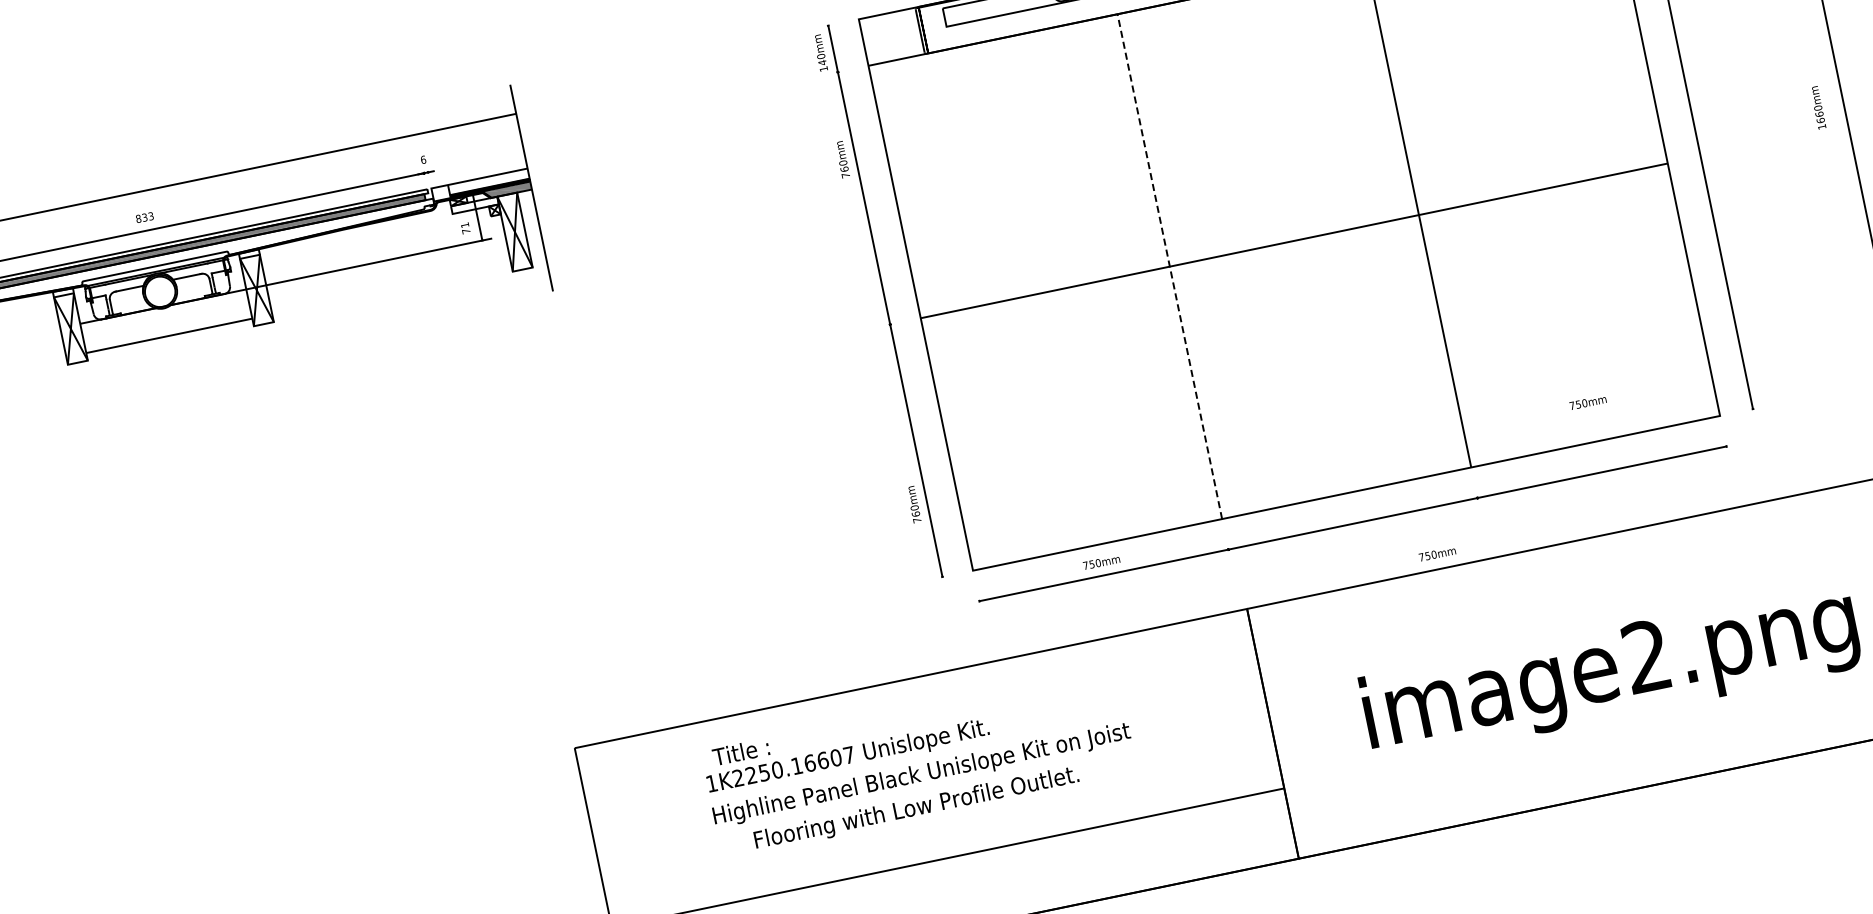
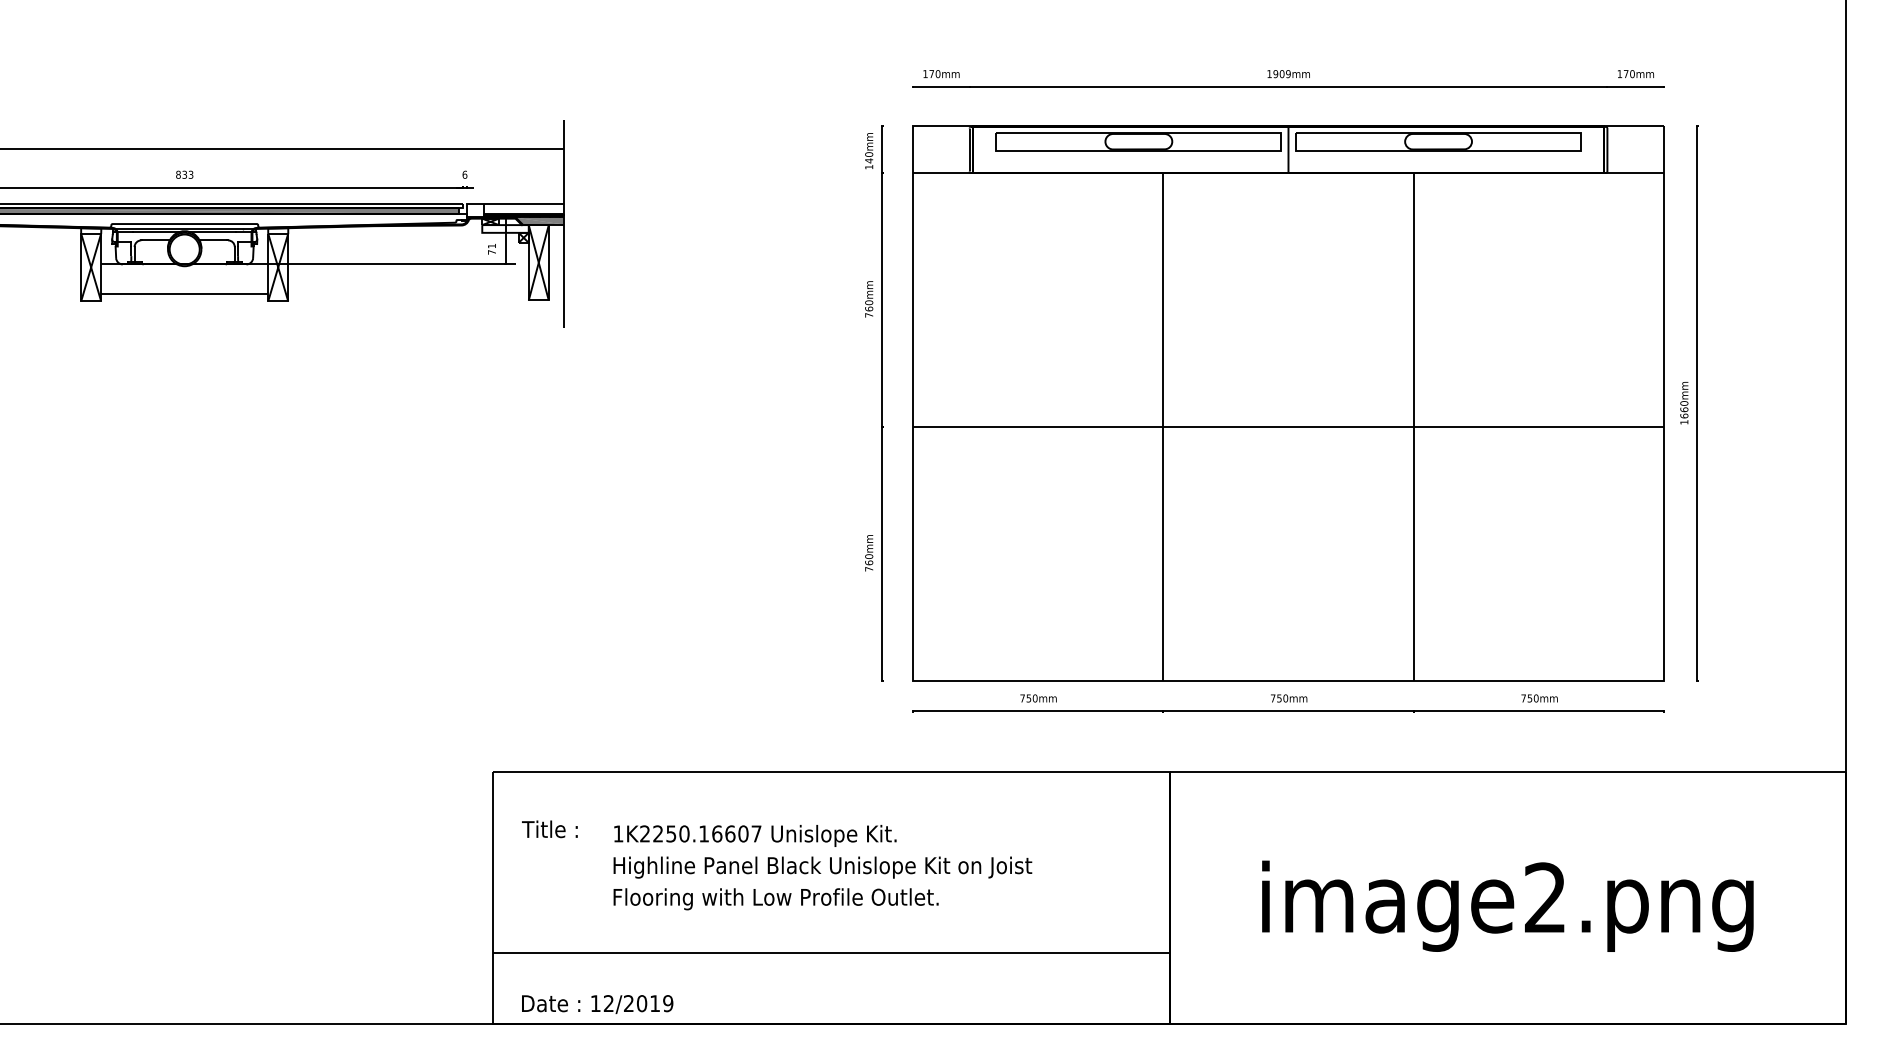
text: (1818, 108) -> (1684, 403), moved
text: (842, 159) -> (869, 299), moved
line: (1169, 266) -> (1163, 426), dashed -> solid
text: (1587, 402) -> (1539, 698), moved
text: (914, 504) -> (869, 553), moved
text: (1437, 554) -> (1289, 698), moved
text: (740, 752) -> (549, 829), moved
text: (916, 809) -> (775, 899), moved

